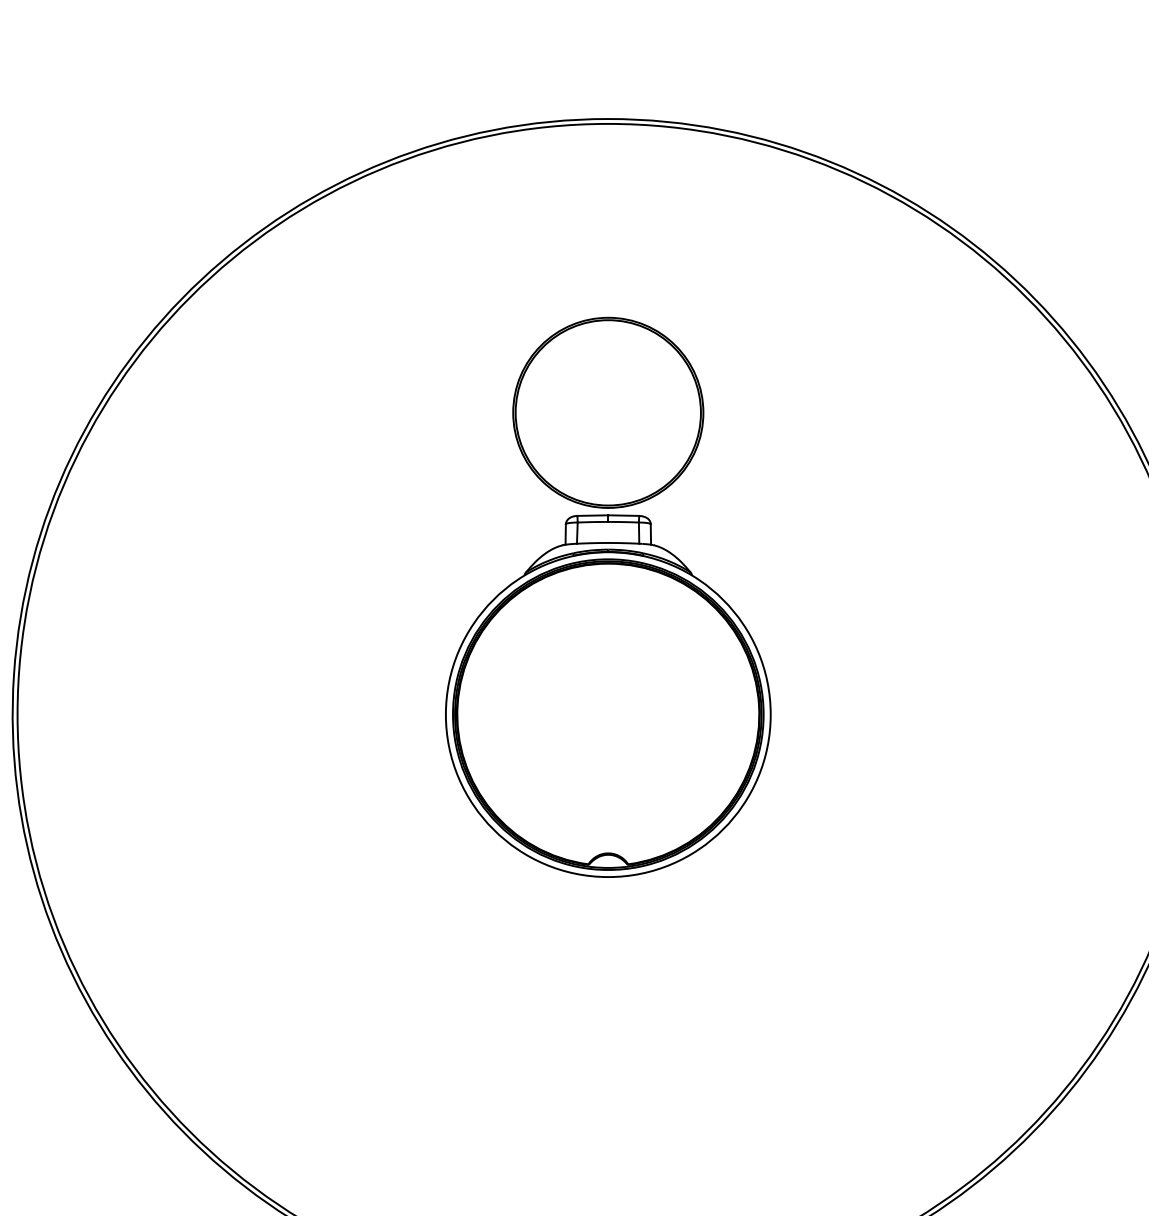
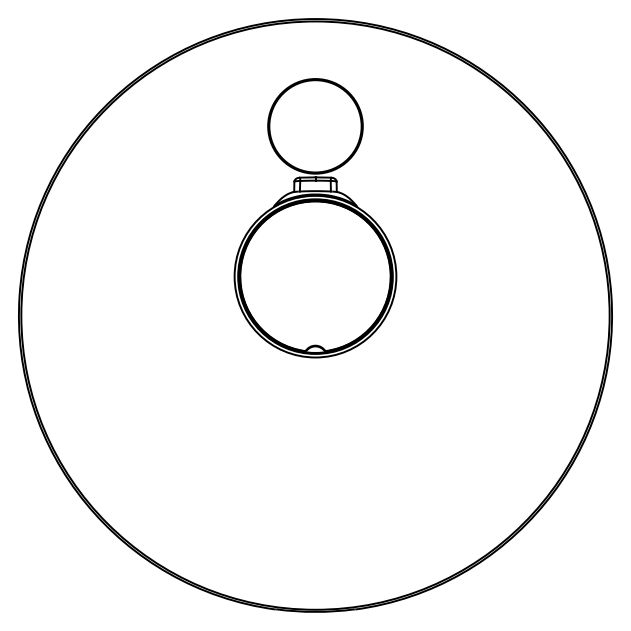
part: (608, 597) -> (315, 218), moved

